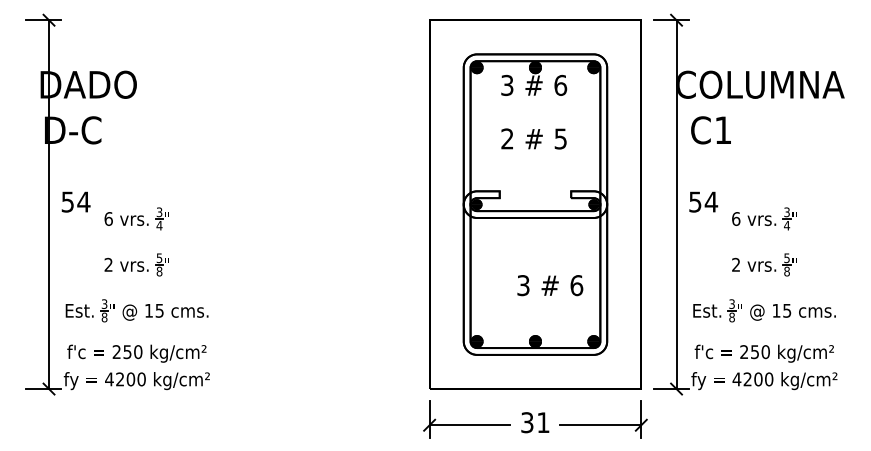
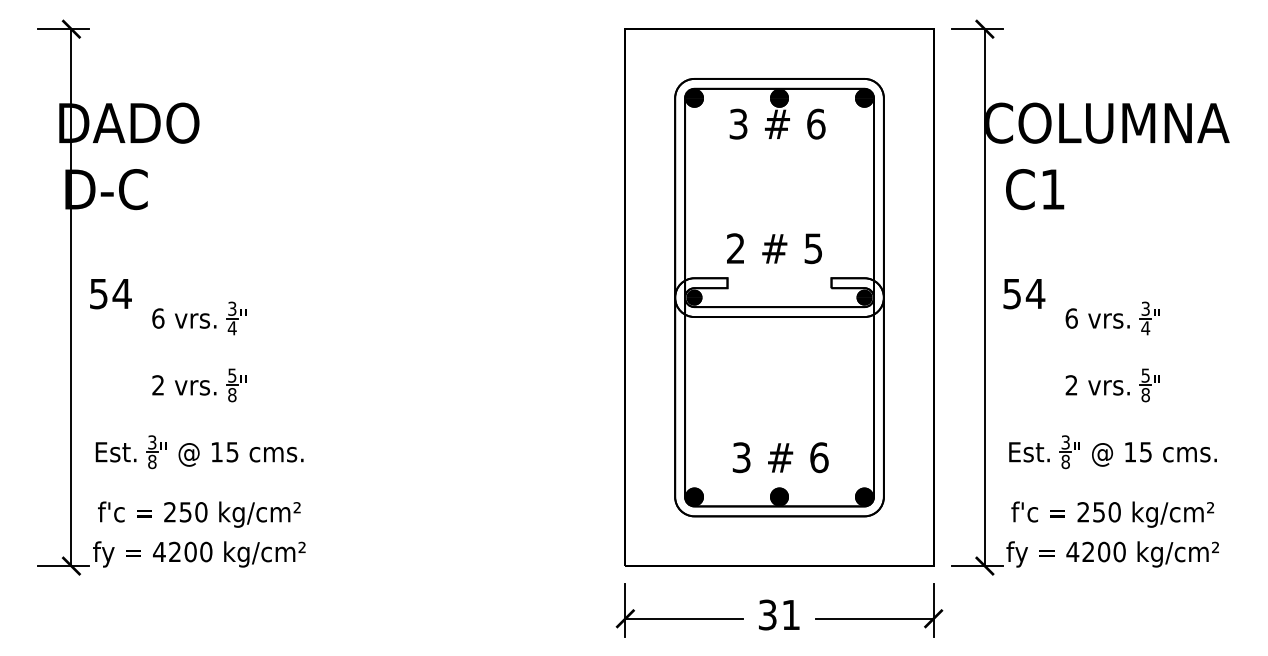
text: (533, 138) -> (773, 247), moved
text: (550, 285) -> (781, 457), moved

